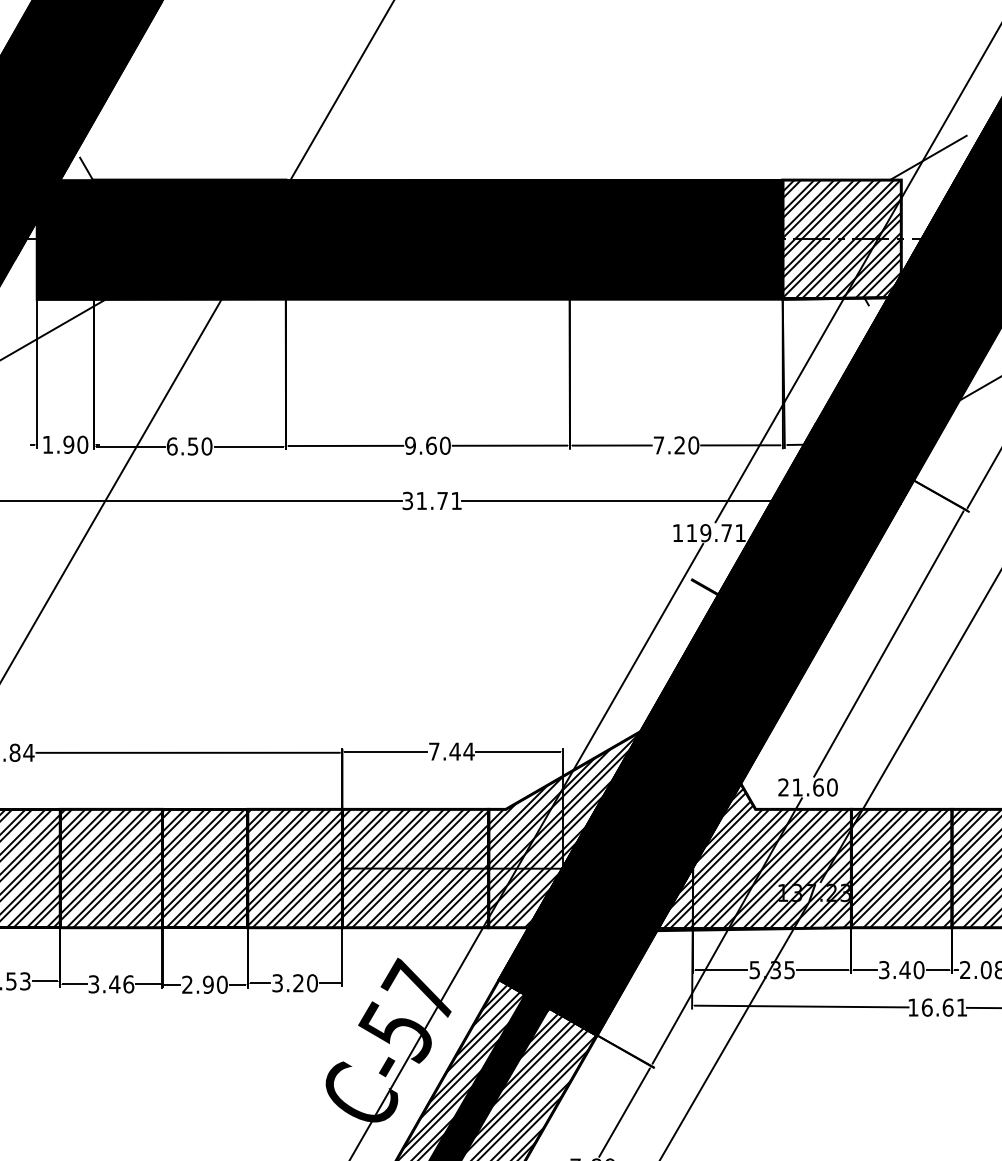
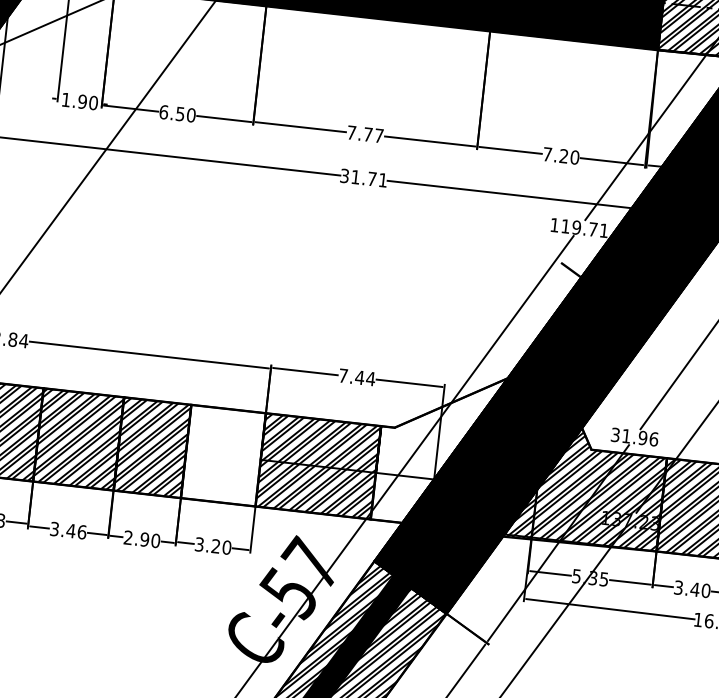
text: (427, 445) -> (365, 134), 9.60 -> 7.77
text: (807, 787) -> (634, 437), 21.60 -> 31.96
hatch: (564, 829) -> (439, 448), removed
hatch: (294, 868) -> (222, 455), removed

